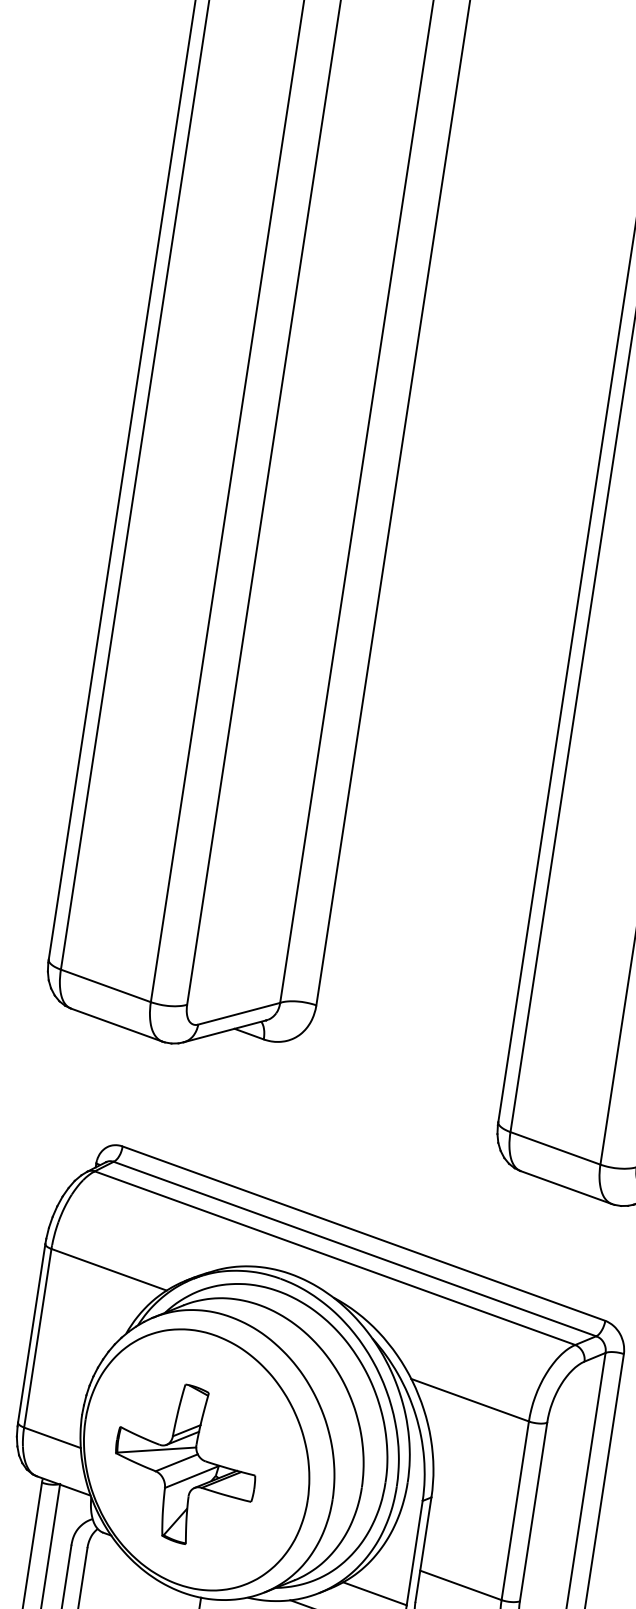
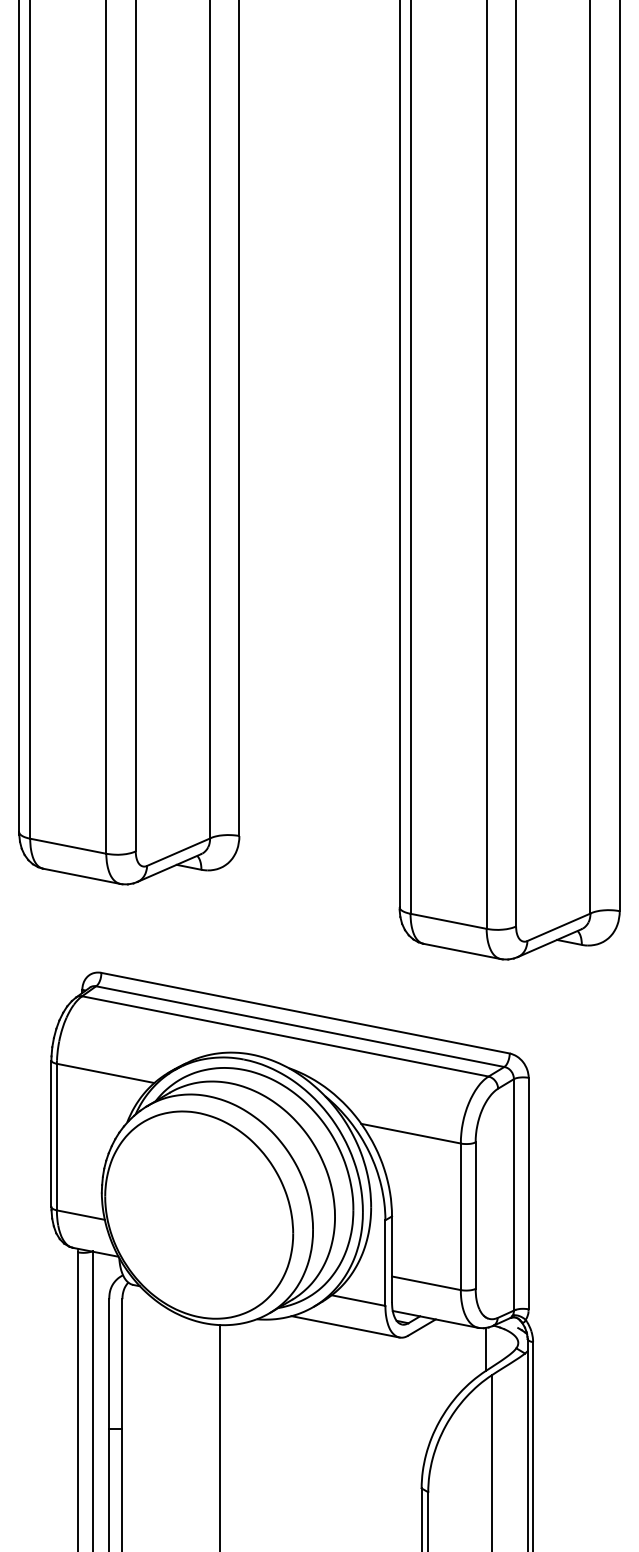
part: (185, 1463) -> (190, 1219), removed

